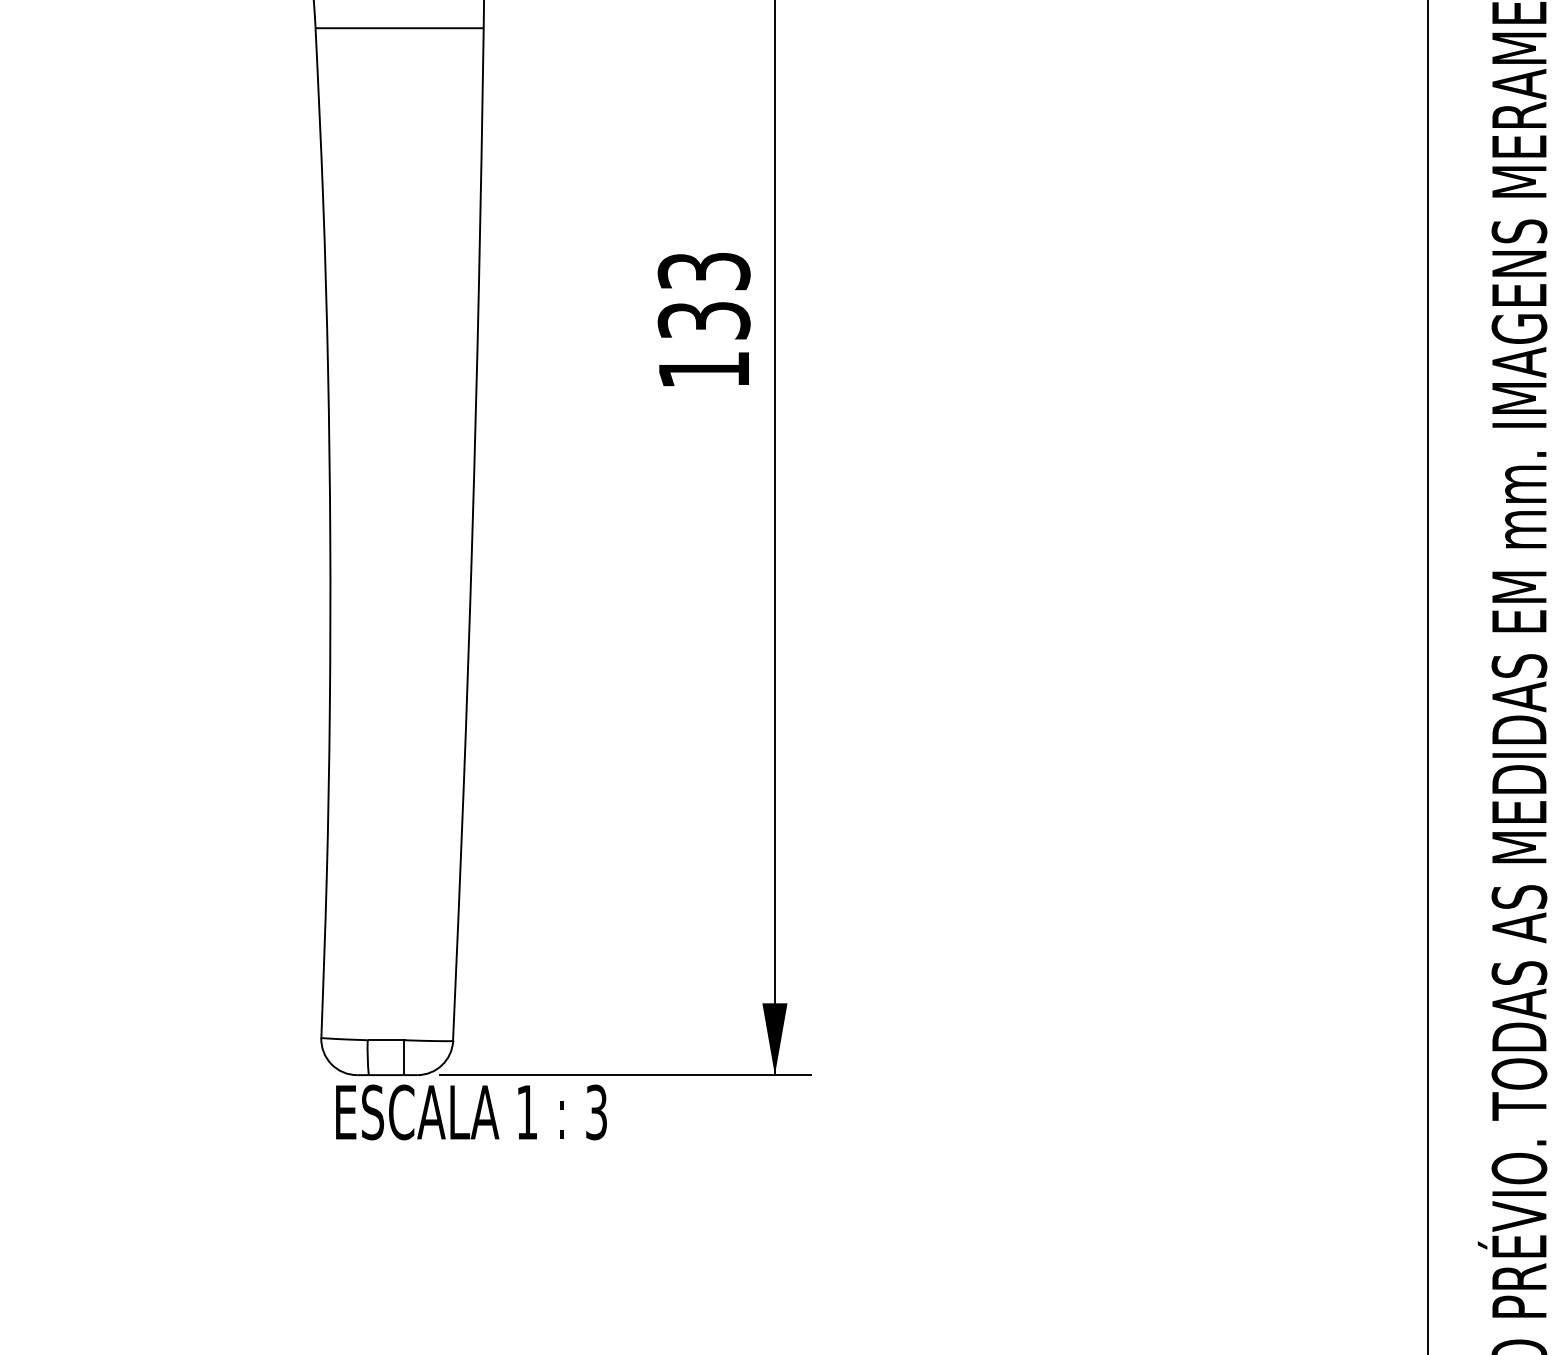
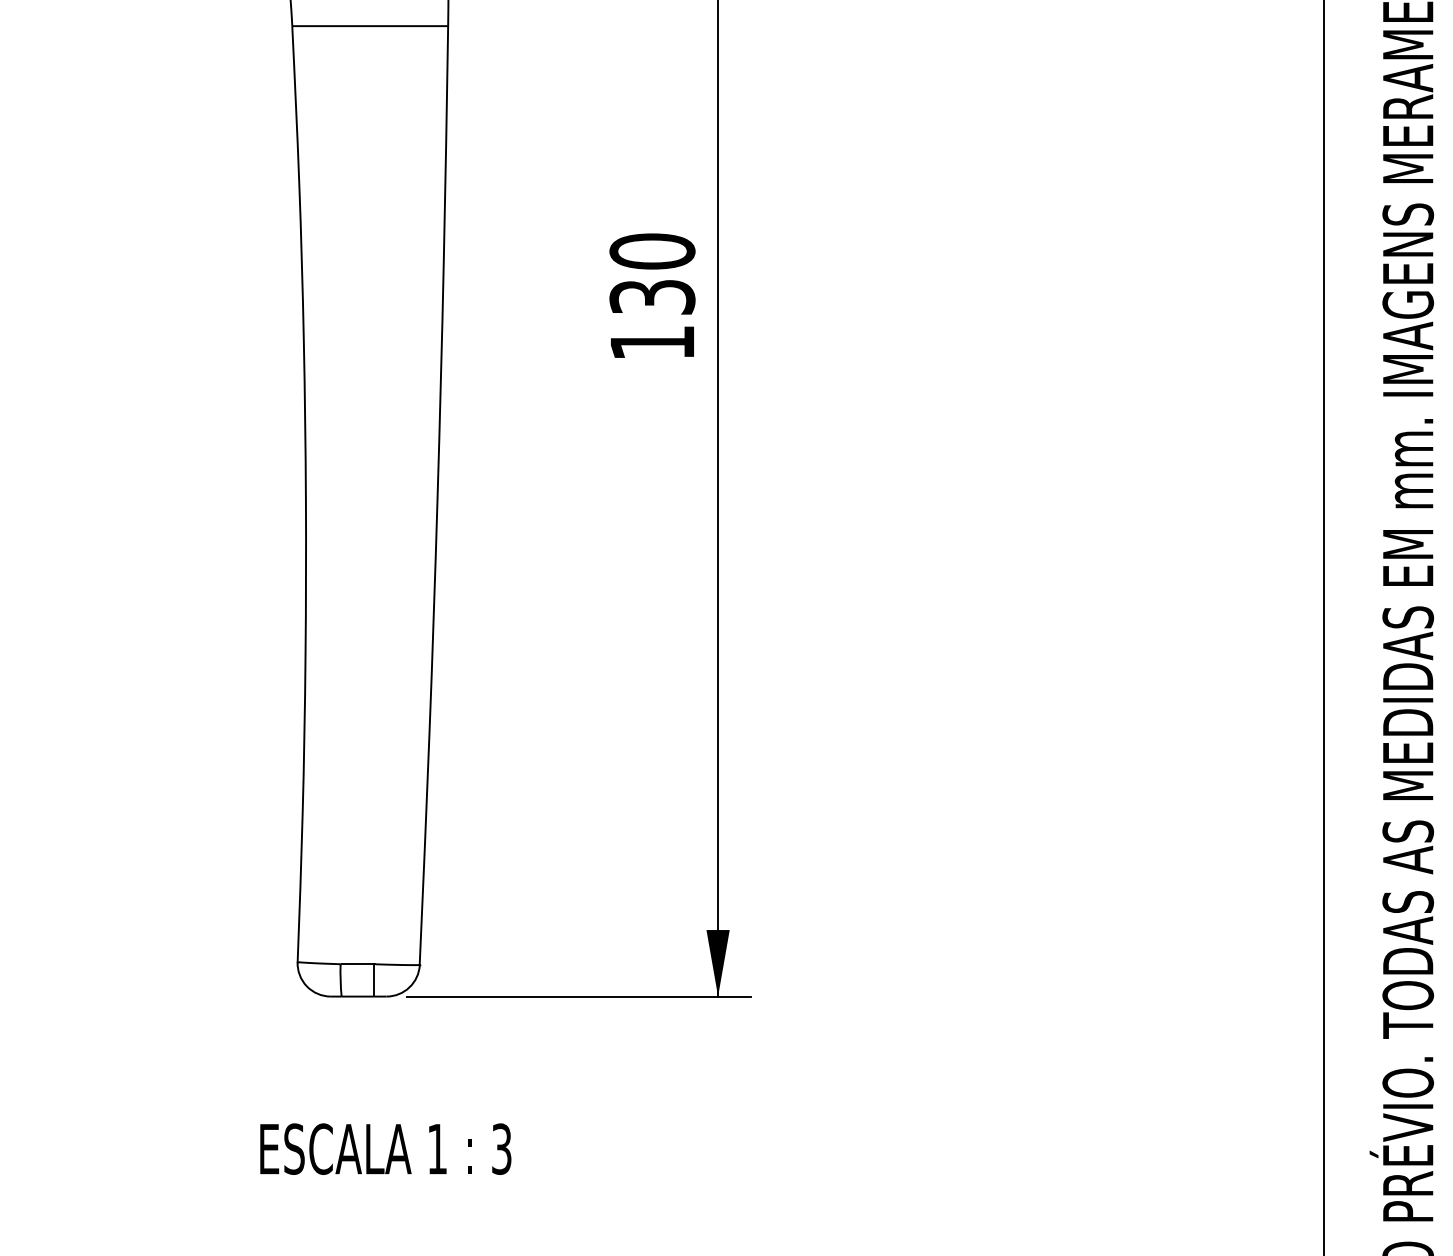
text: (704, 271) -> (652, 251), 133 -> 130
text: (471, 1111) -> (385, 1148), moved

